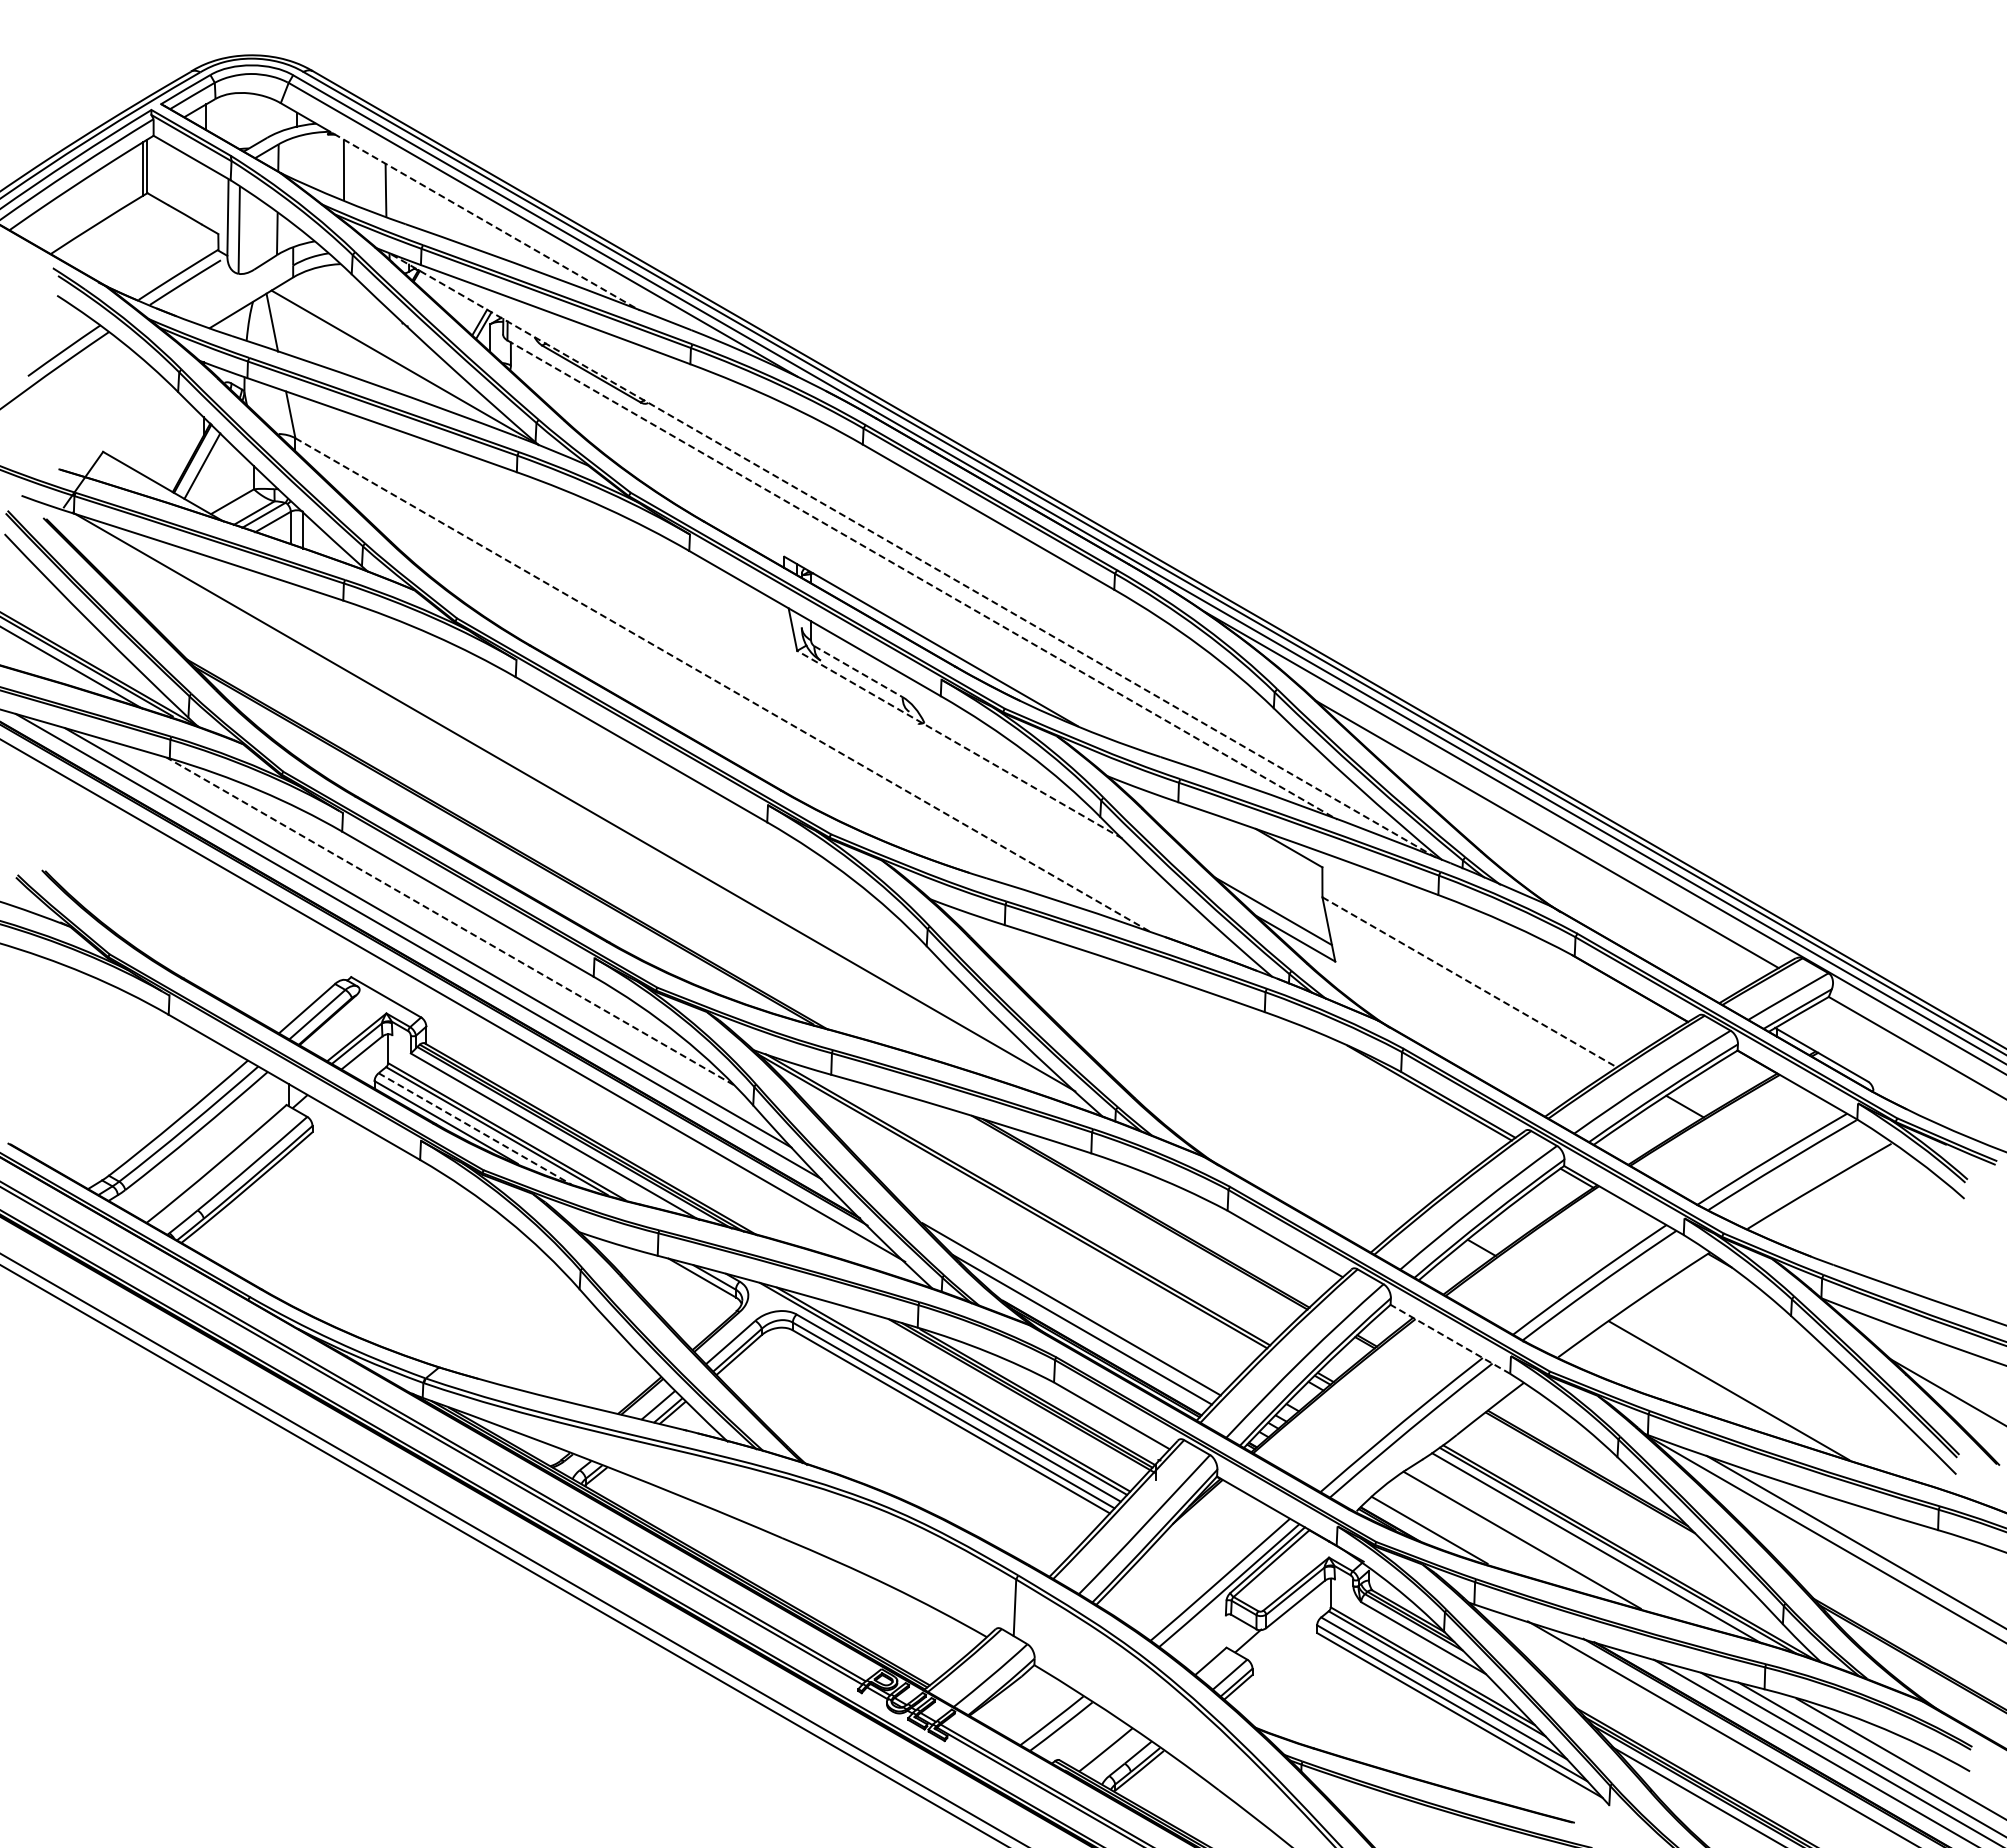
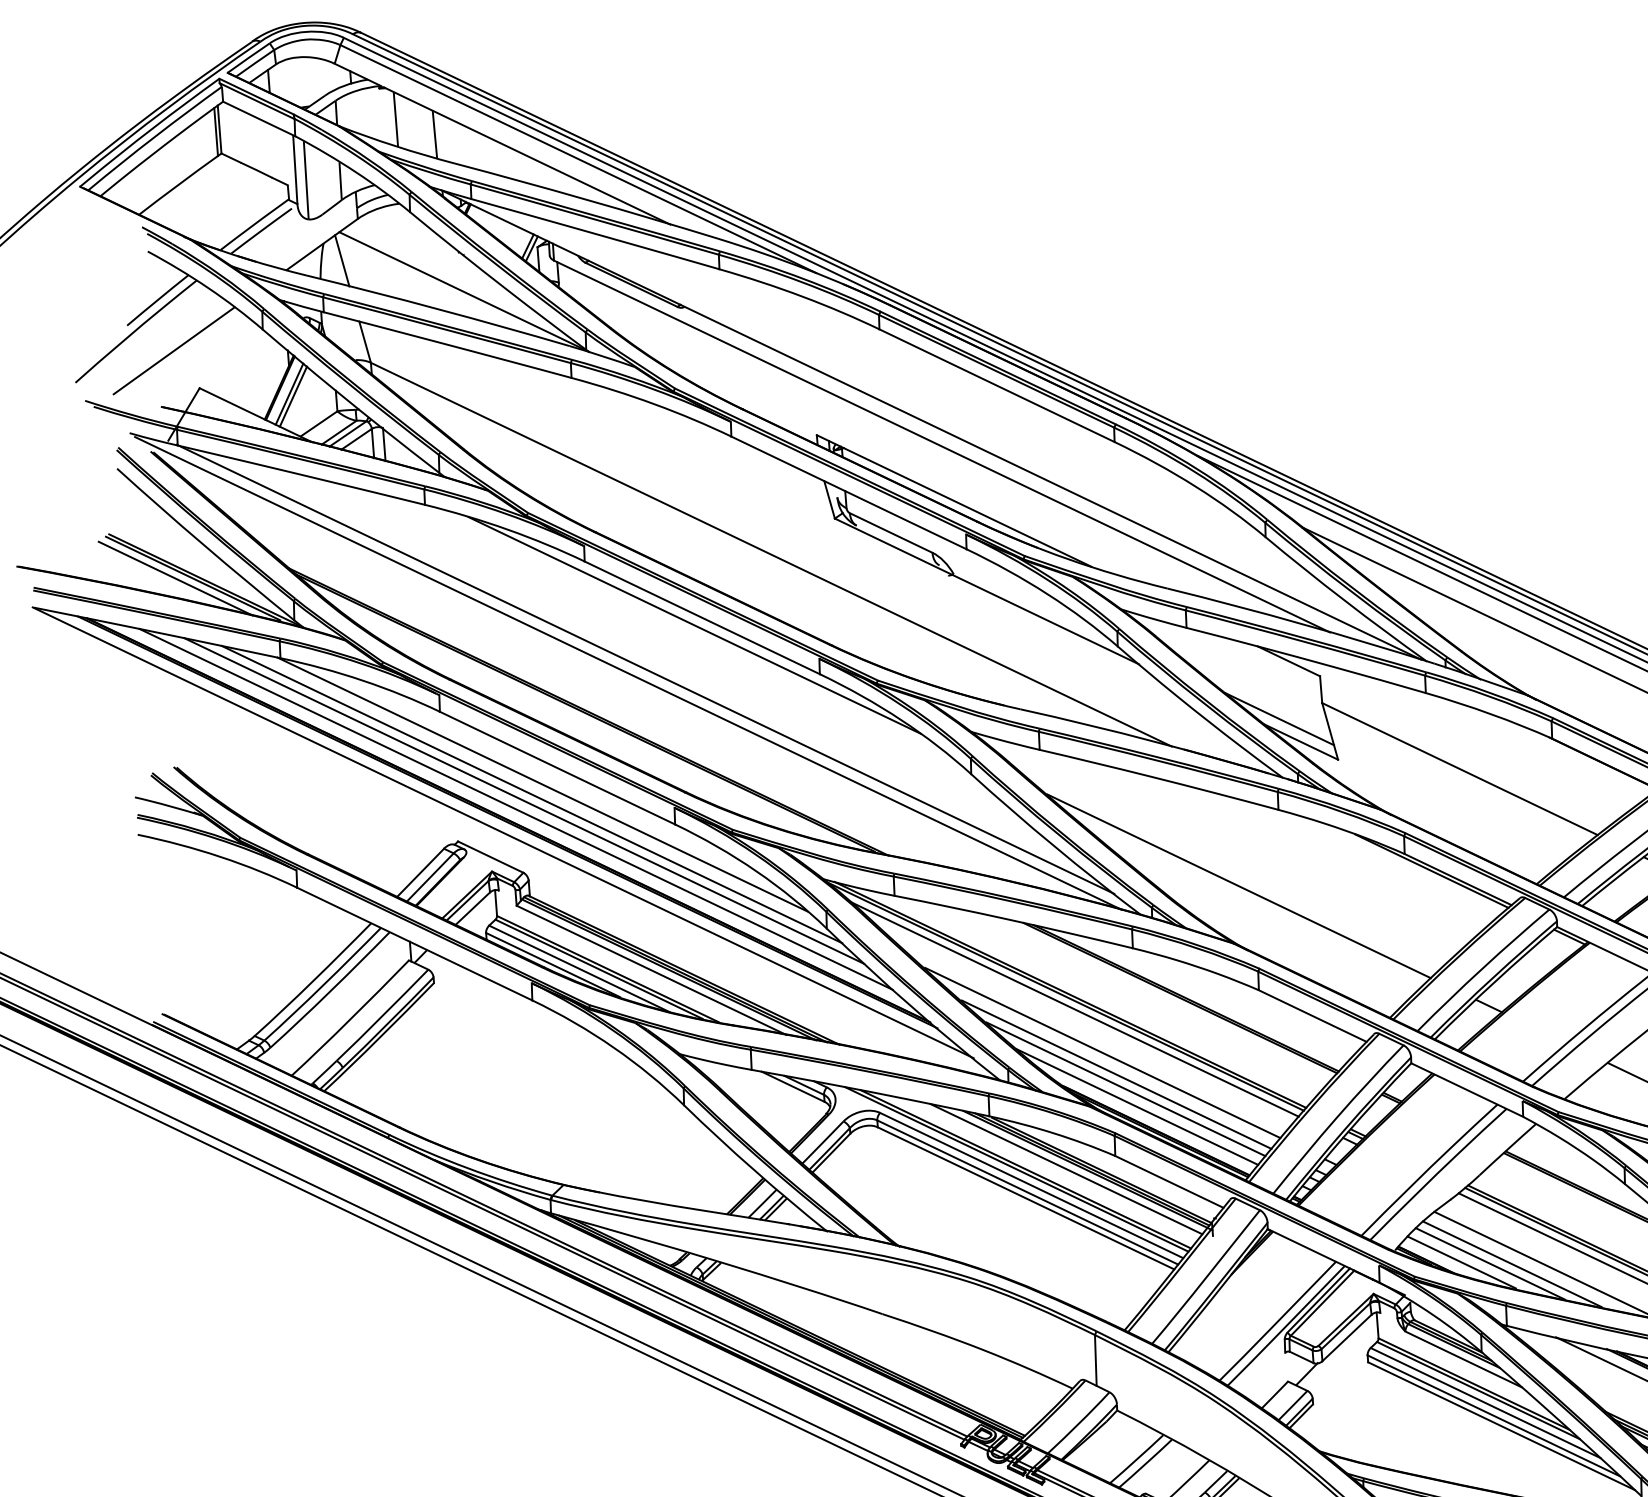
line: (486, 222) -> (527, 156), dashed -> solid
line: (78, 408) -> (174, 351), added
line: (206, 469) -> (293, 396), added
line: (912, 555) -> (931, 425), dashed -> solid
line: (922, 580) -> (942, 446), dashed -> solid
line: (858, 671) -> (891, 532), dashed -> solid
line: (724, 685) -> (772, 554), dashed -> solid
line: (959, 744) -> (986, 591), dashed -> solid
line: (632, 757) -> (694, 625), added
line: (554, 804) -> (628, 672), added
line: (449, 921) -> (542, 784), dashed -> solid
line: (437, 930) -> (532, 793), added
line: (1470, 982) -> (1460, 769), dashed -> solid
line: (1214, 1093) -> (1239, 886), added
line: (475, 1129) -> (579, 969), dashed -> solid
line: (1021, 1215) -> (1074, 1008), added
line: (1048, 1266) -> (1102, 1052), added
line: (1062, 1291) -> (1116, 1073), added
line: (1449, 1339) -> (1466, 1090), dashed -> solid
line: (998, 1392) -> (1066, 1168), added
line: (1460, 1534) -> (1489, 1264), added
line: (1485, 1536) -> (1512, 1264), added

